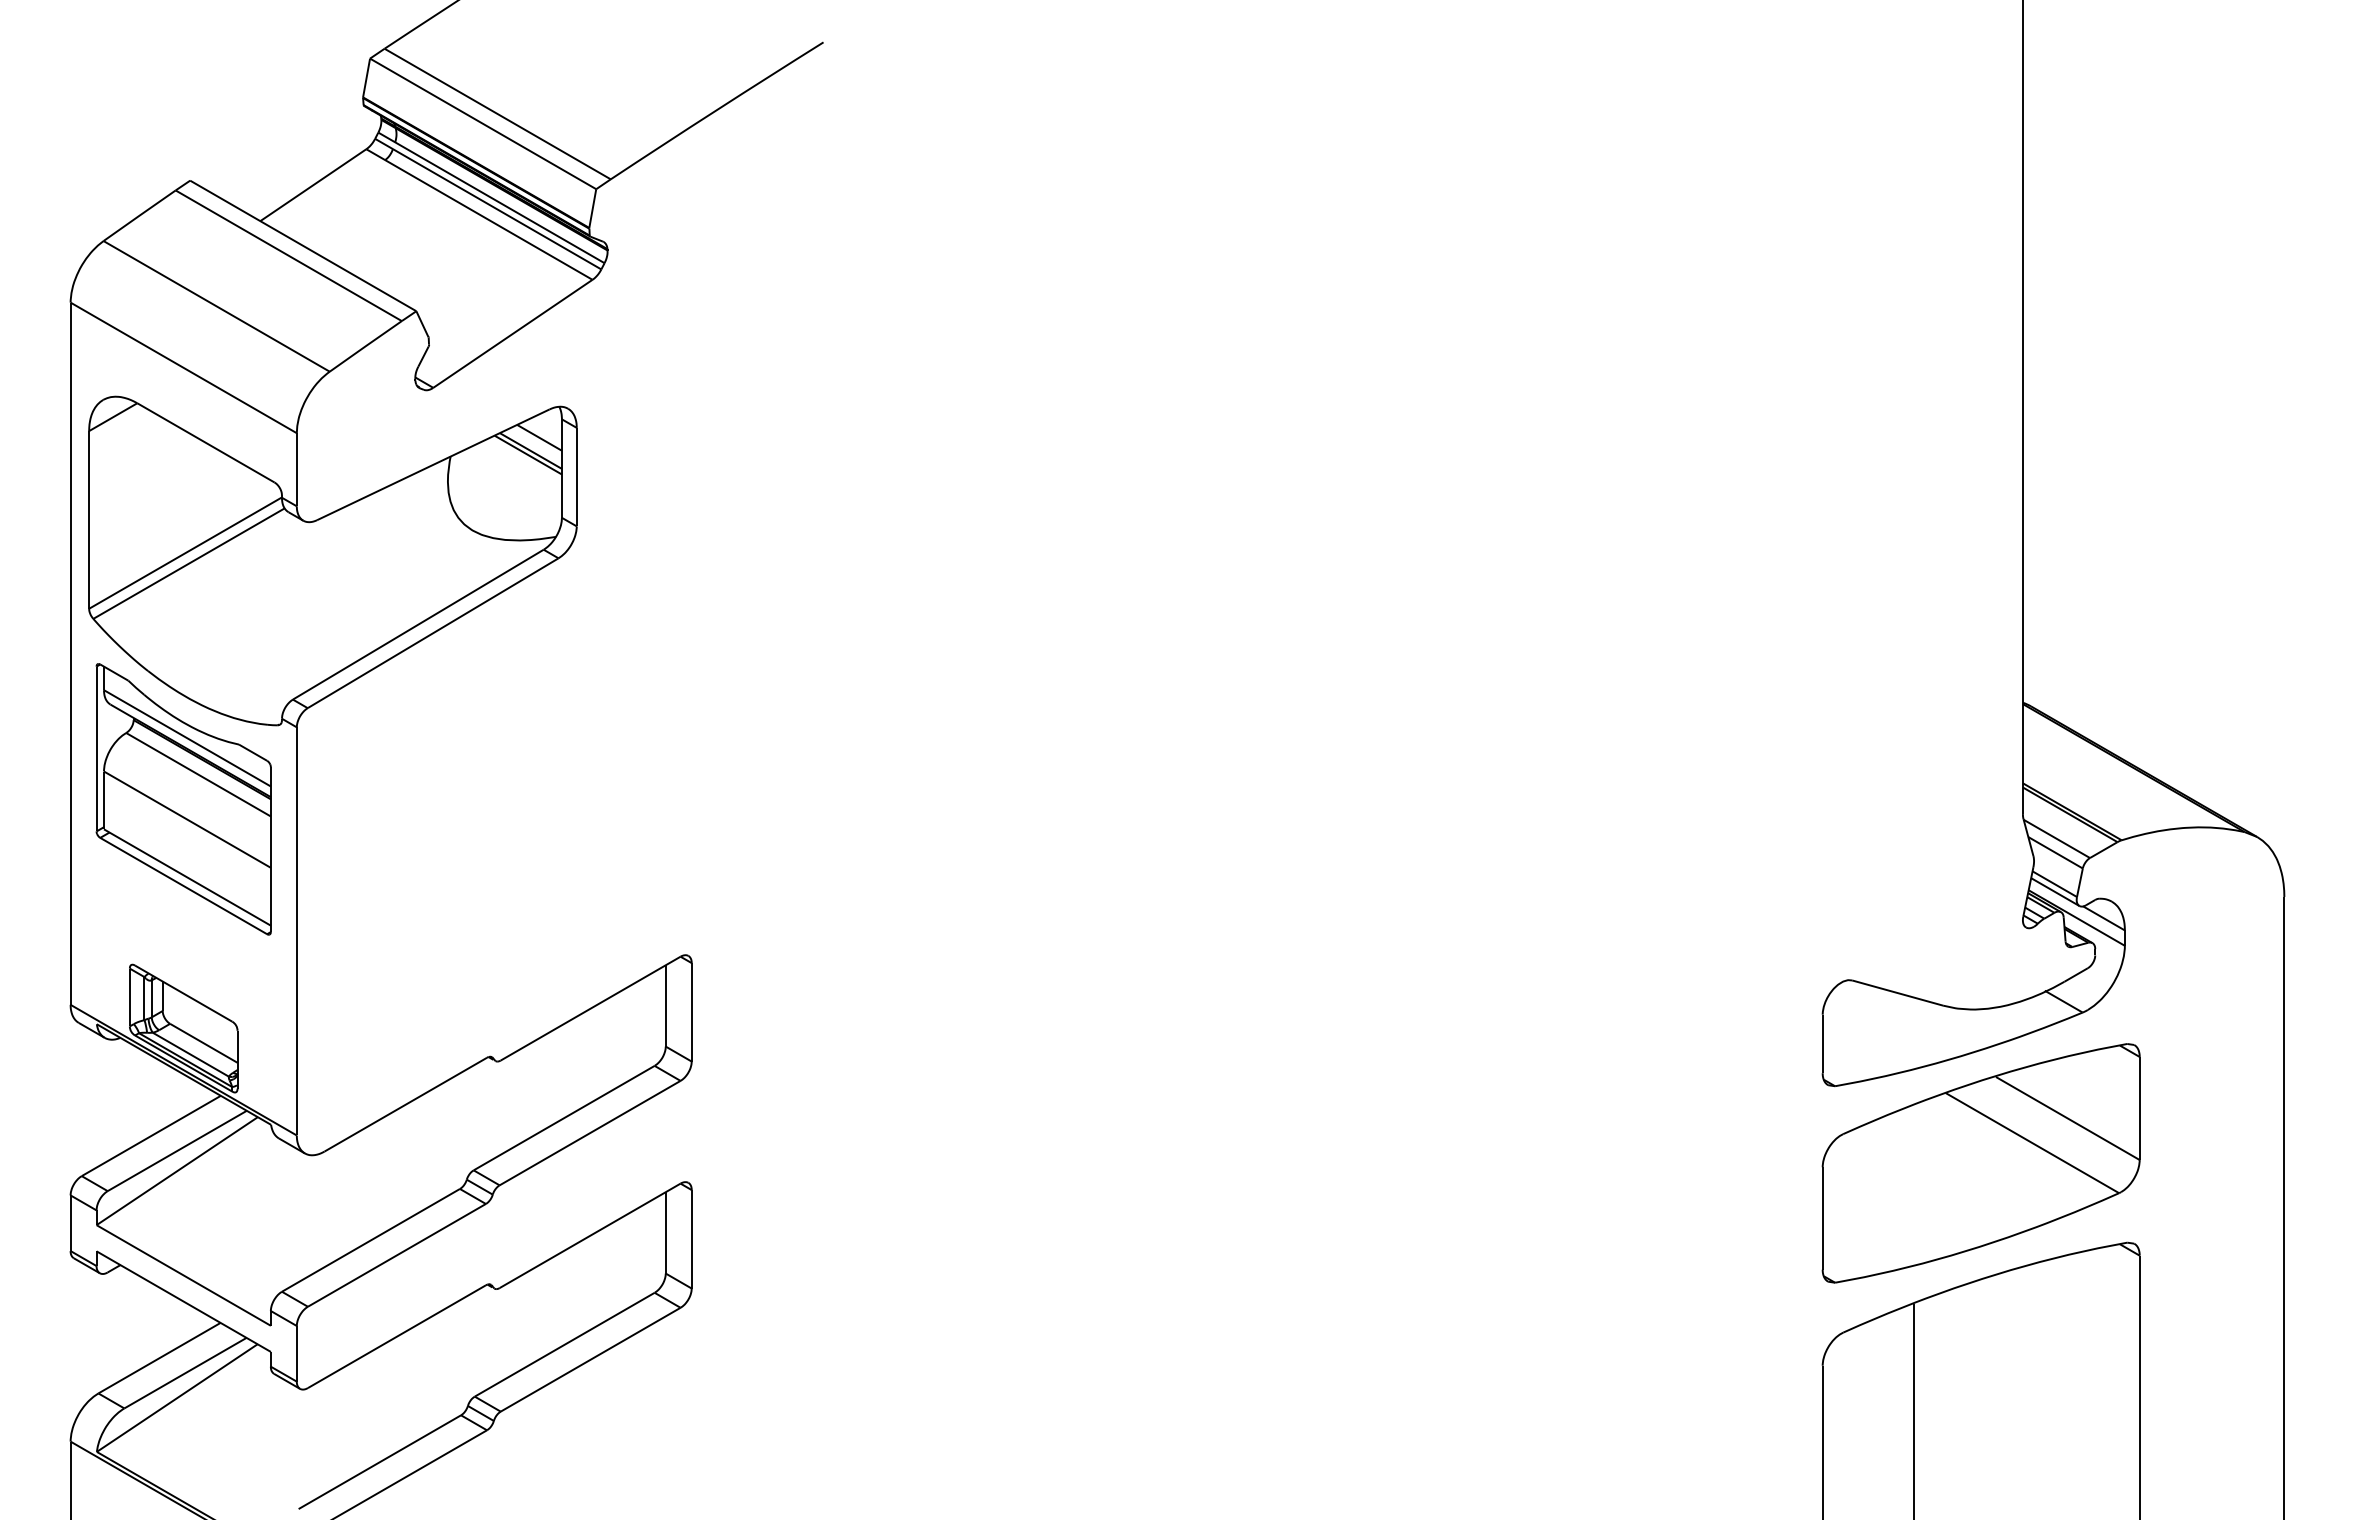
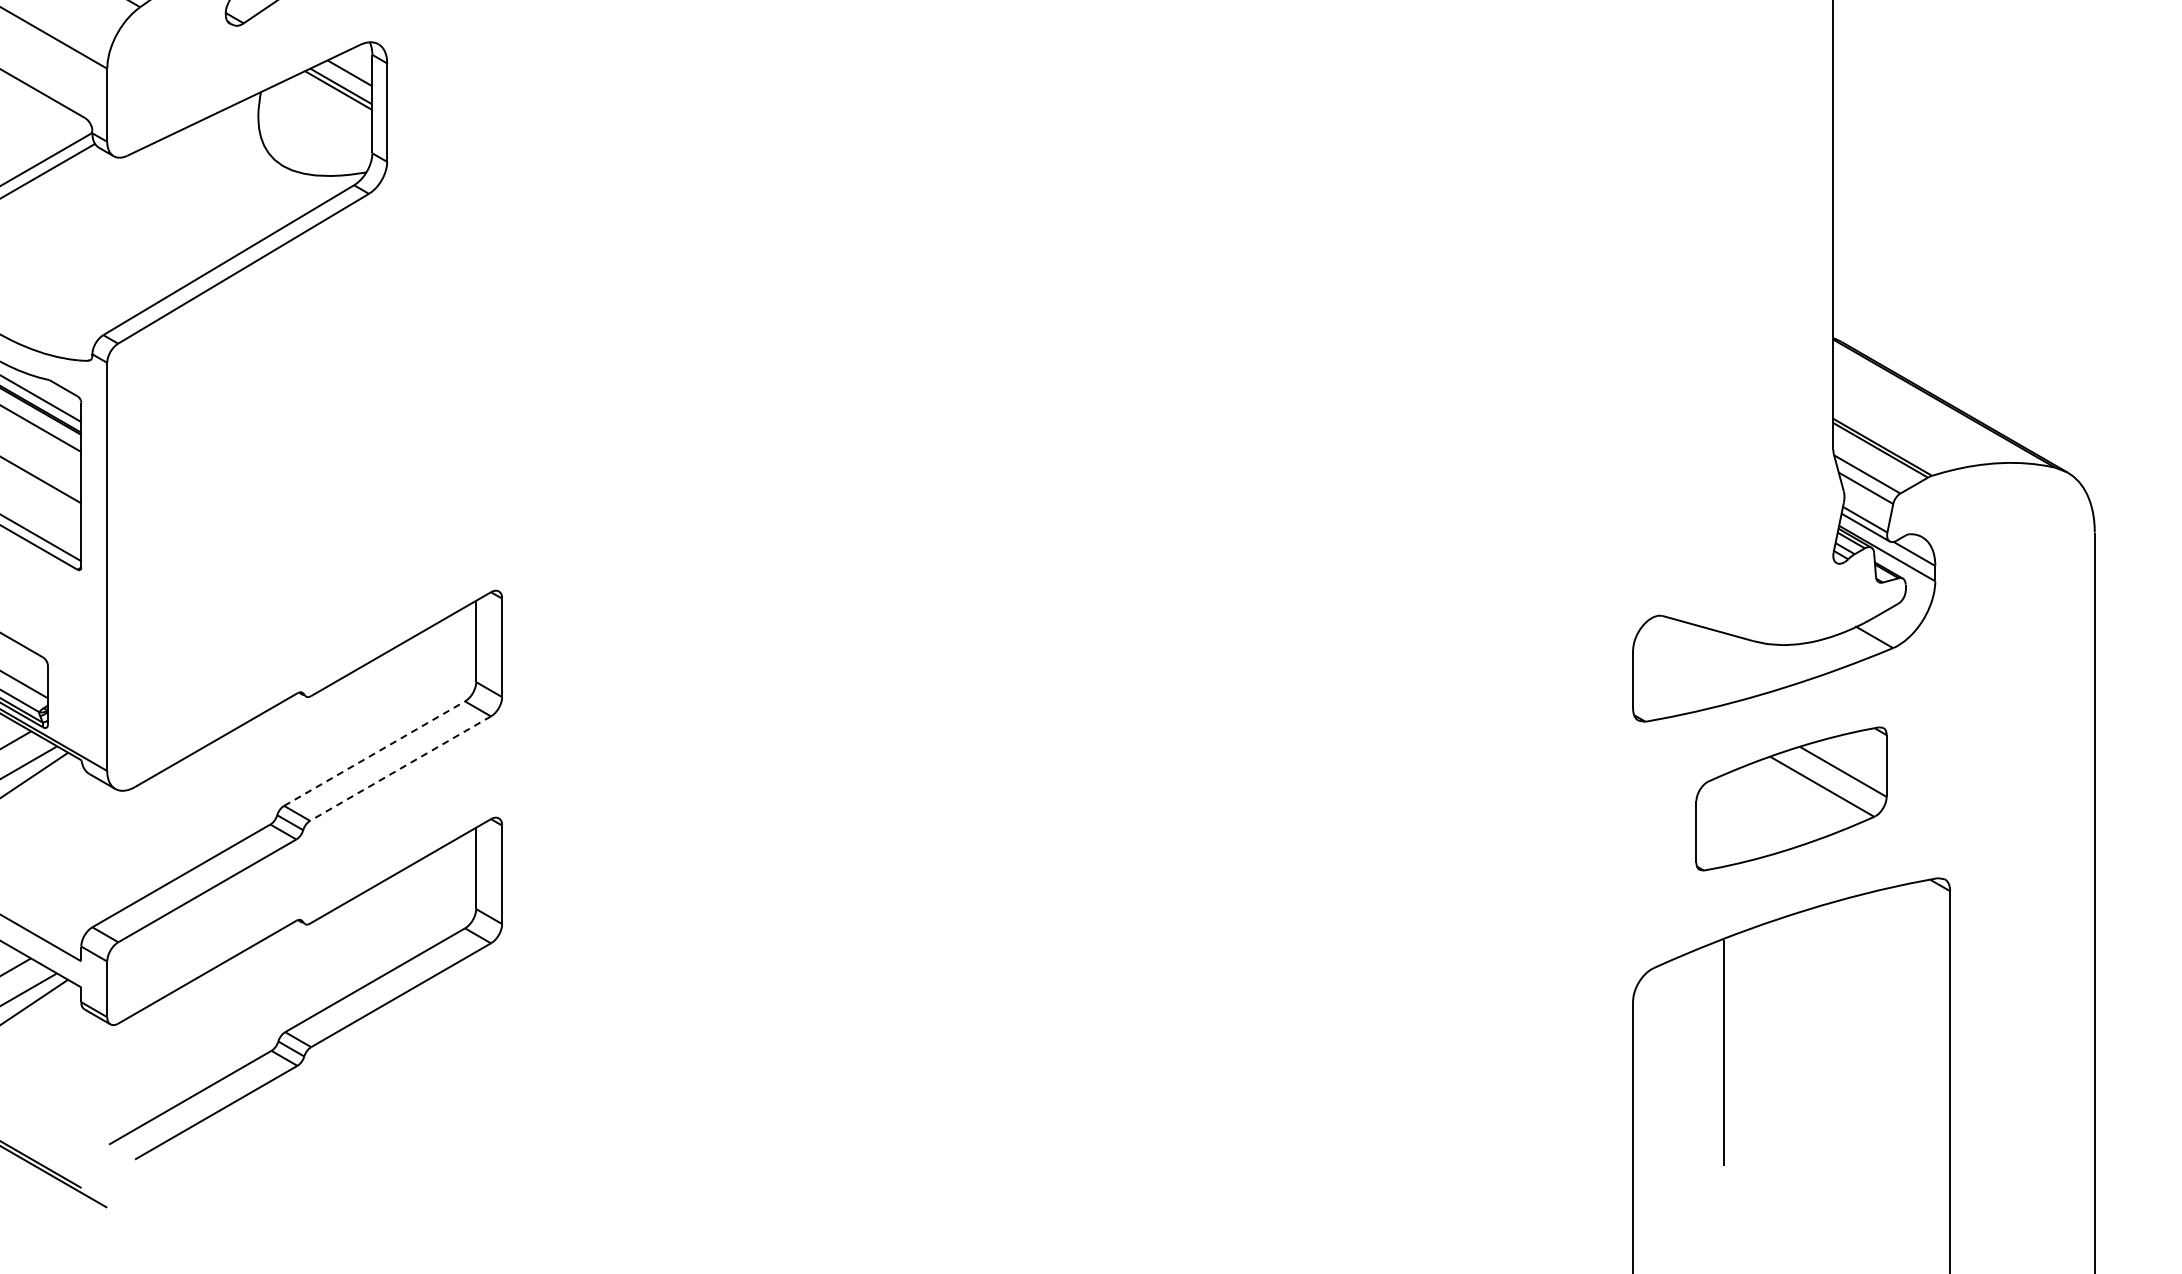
line: (564, 1117) -> (374, 753), solid -> dashed
line: (589, 1133) -> (399, 769), solid -> dashed
part: (1980, 1163) -> (1790, 799), size x0.6

